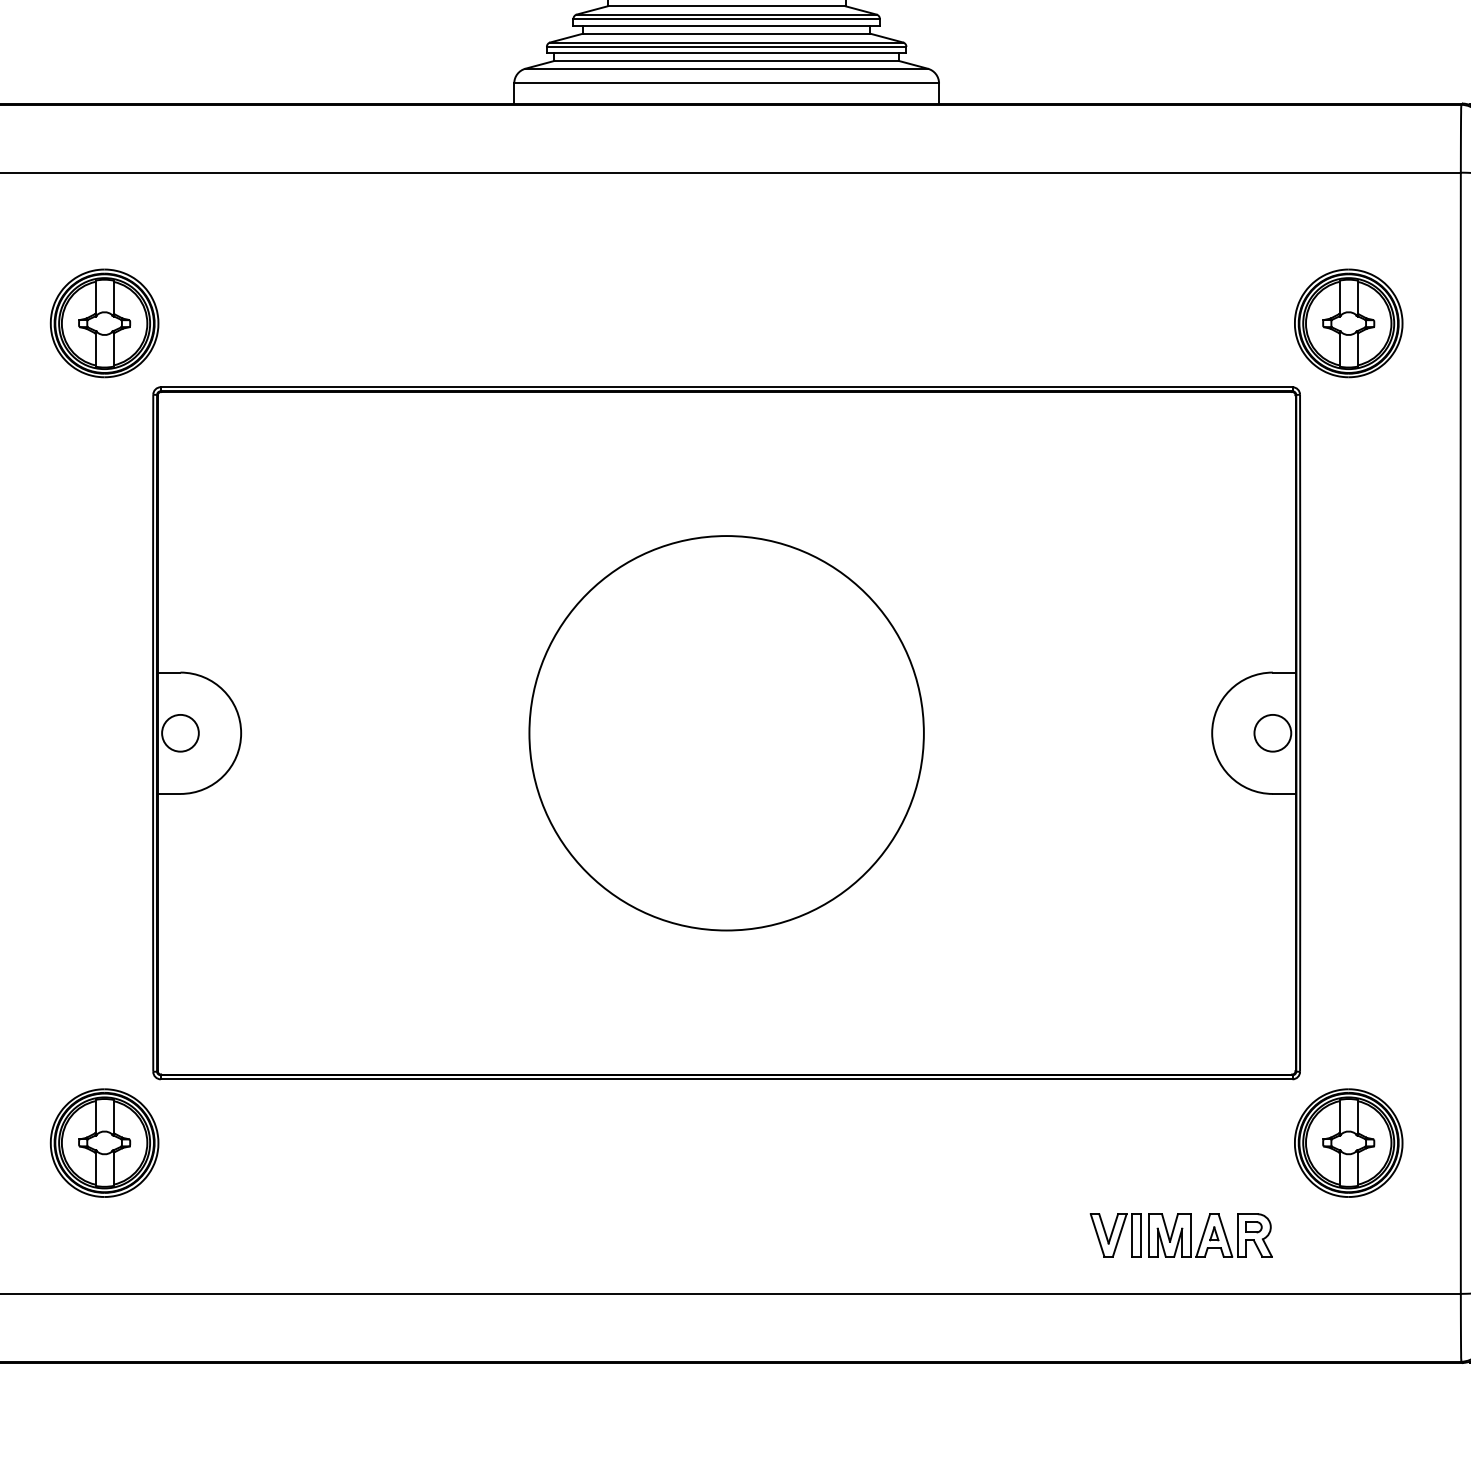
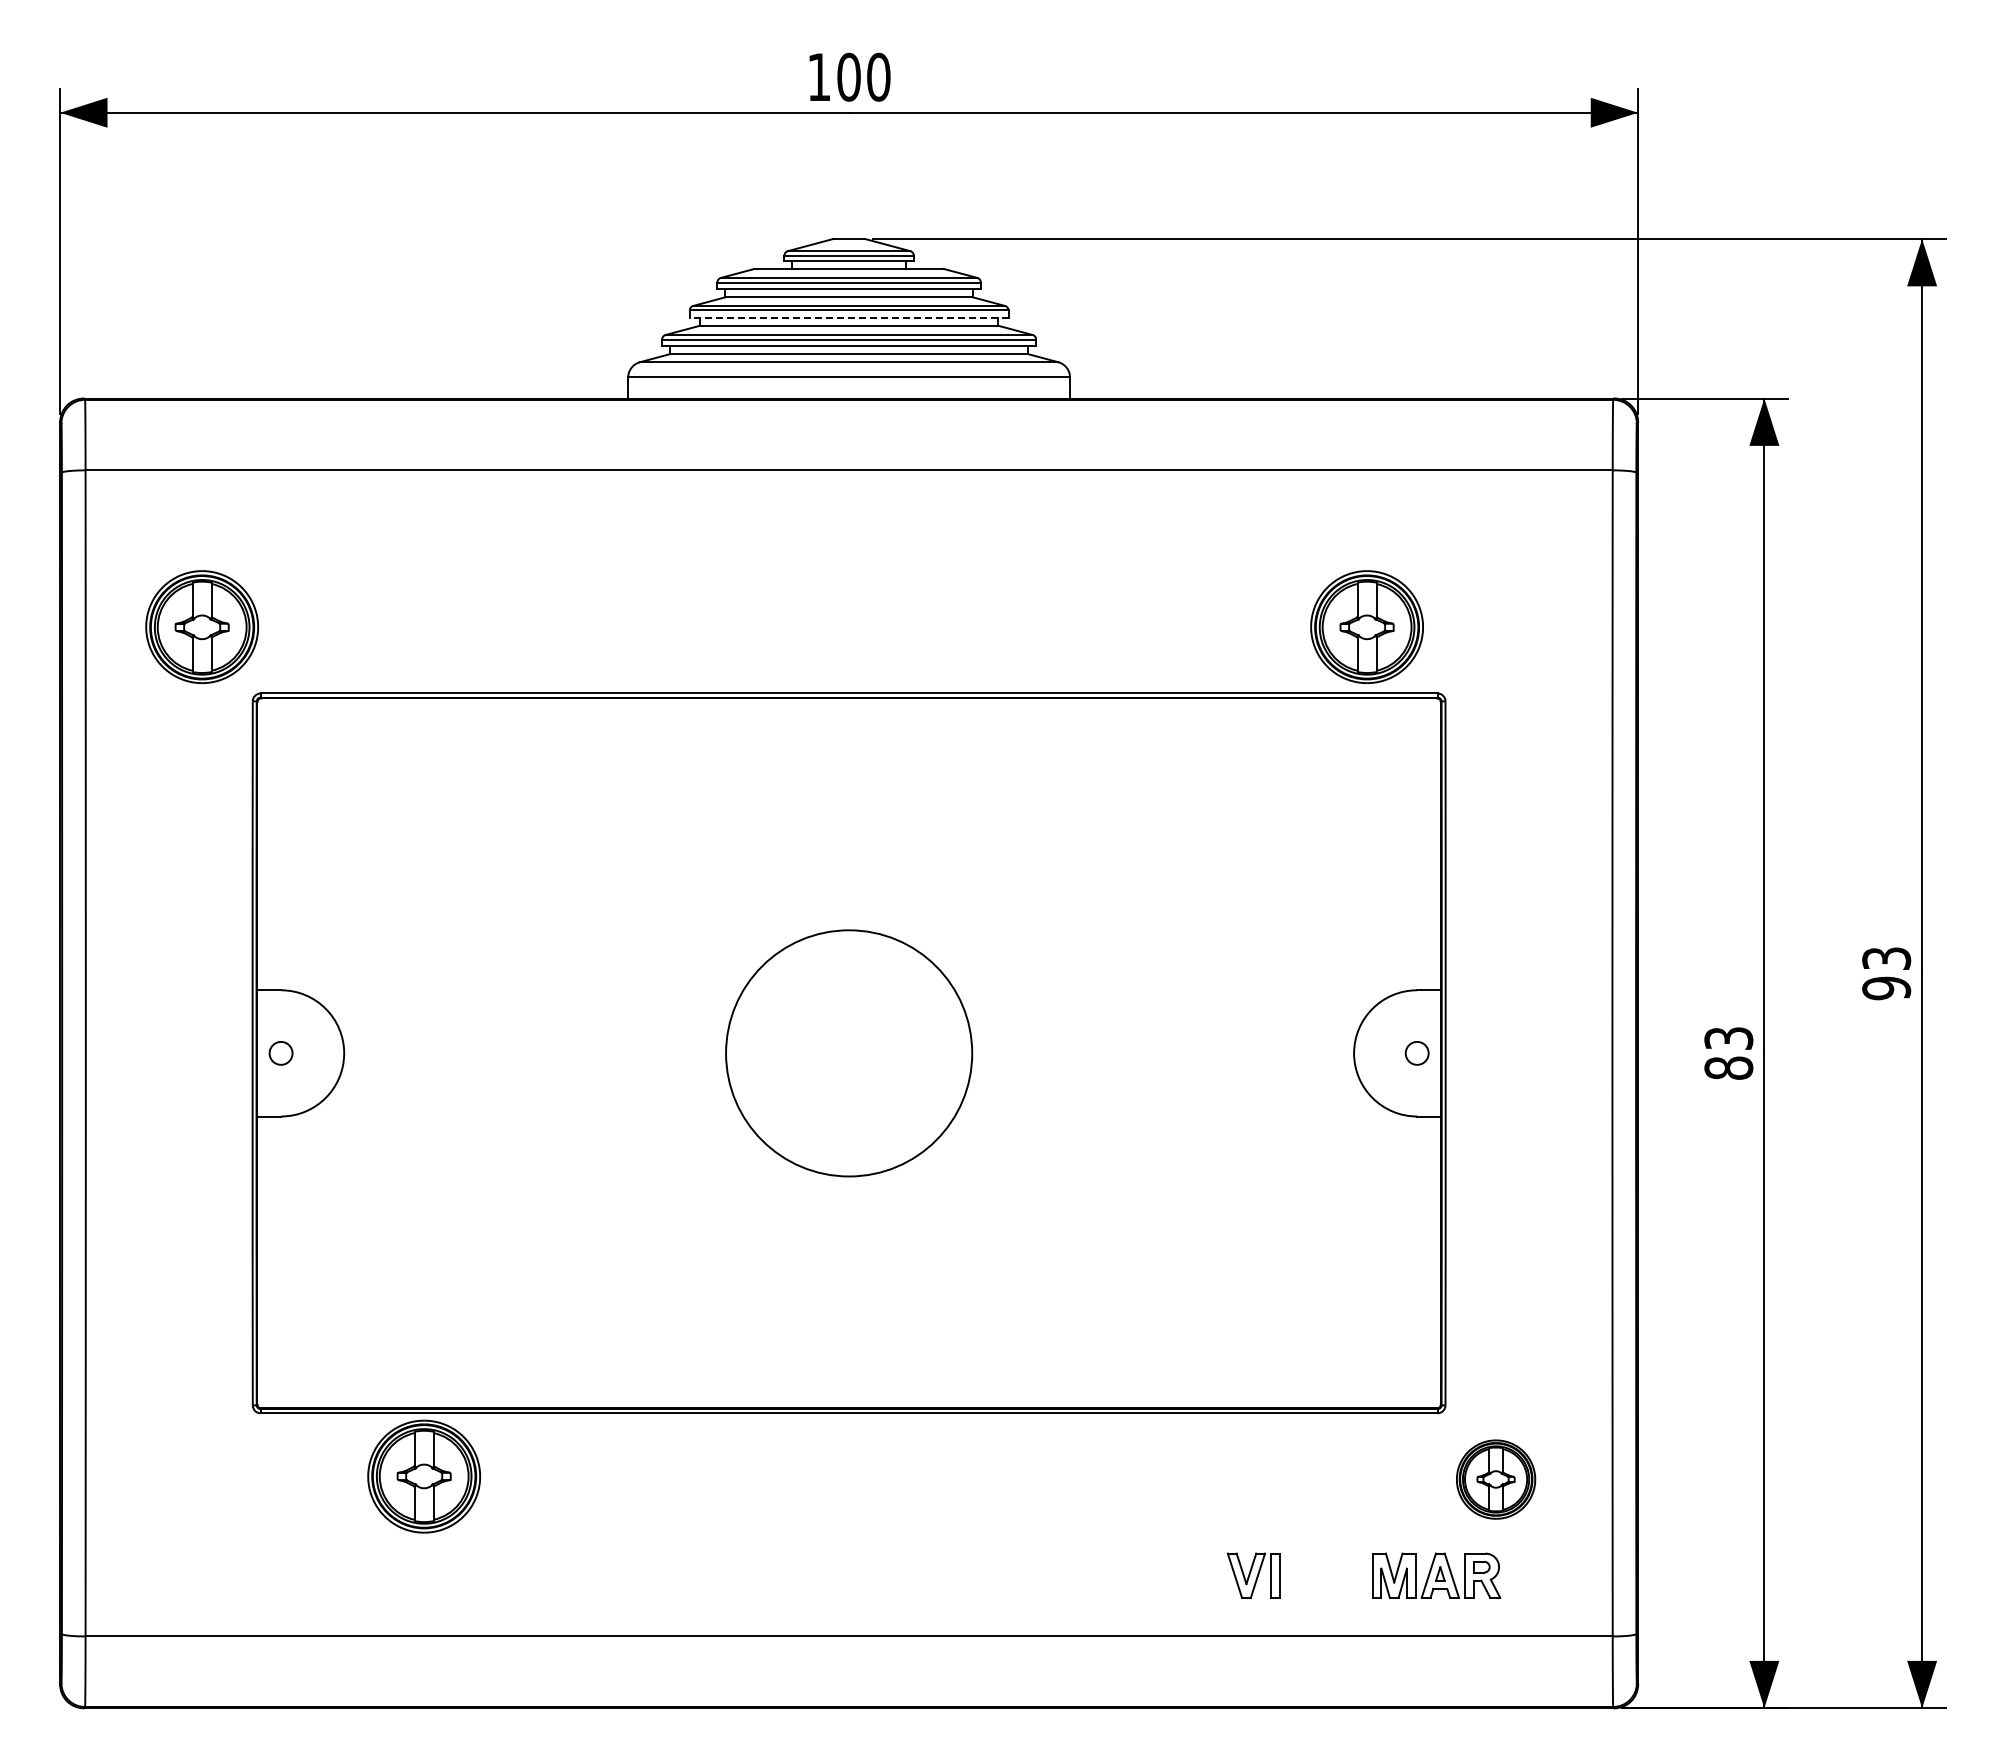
line: (726, 25) -> (848, 317), solid -> dashed
part: (1348, 322) -> (1366, 626), moved
circle: (179, 733) -> (280, 1053), size x0.6
circle: (727, 733) -> (849, 1053), size x0.6
circle: (1273, 733) -> (1417, 1053), size x0.6
part: (103, 1142) -> (423, 1476), moved
part: (1348, 1142) -> (1495, 1479), size x0.7
part: (1210, 1235) -> (1436, 1575), moved

